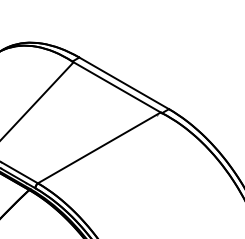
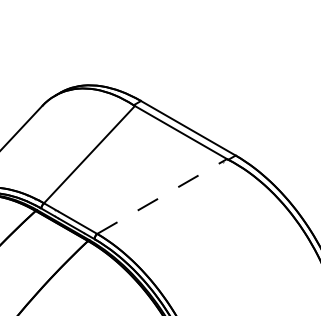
line: (99, 147) -> (162, 196), solid -> dashed

